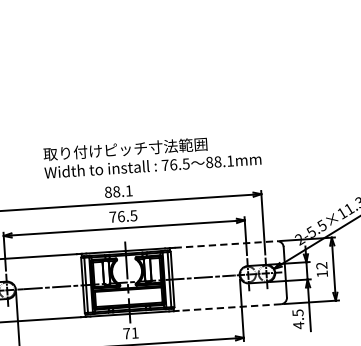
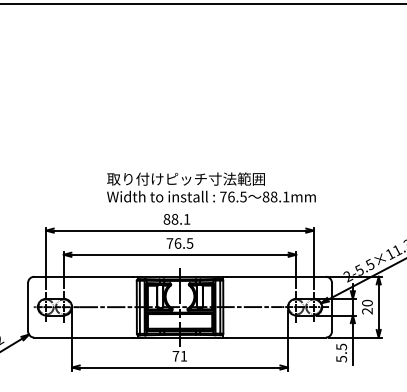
line: (226, 244) -> (277, 276), dashed -> solid
text: (322, 269) -> (367, 306), 12 -> 20
line: (229, 307) -> (276, 337), dashed -> solid
text: (298, 324) -> (341, 358), 4.5 -> 5.5

